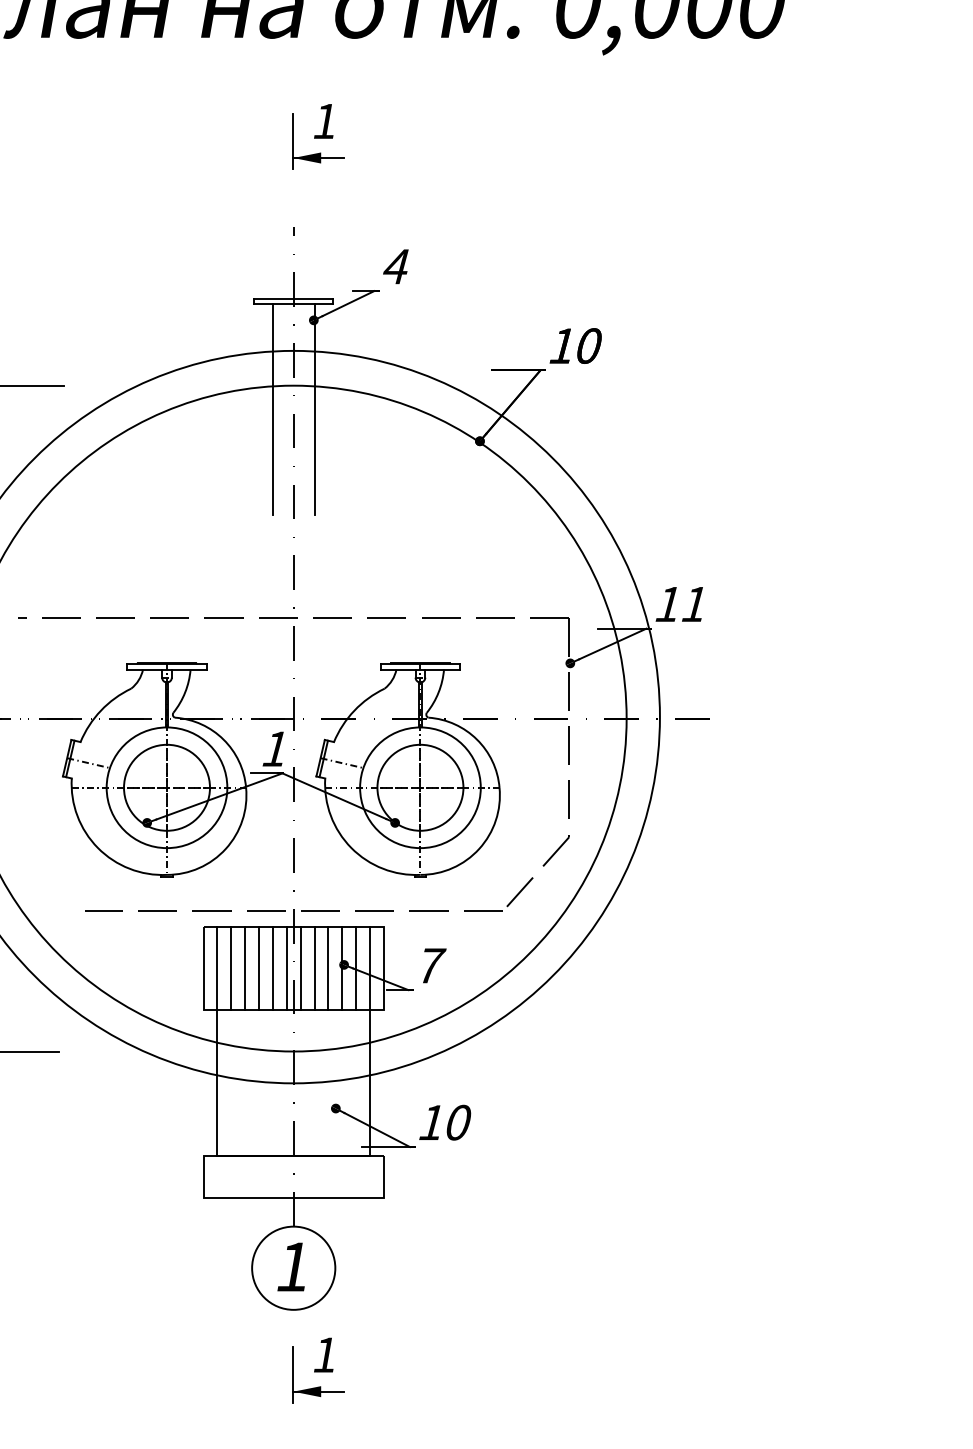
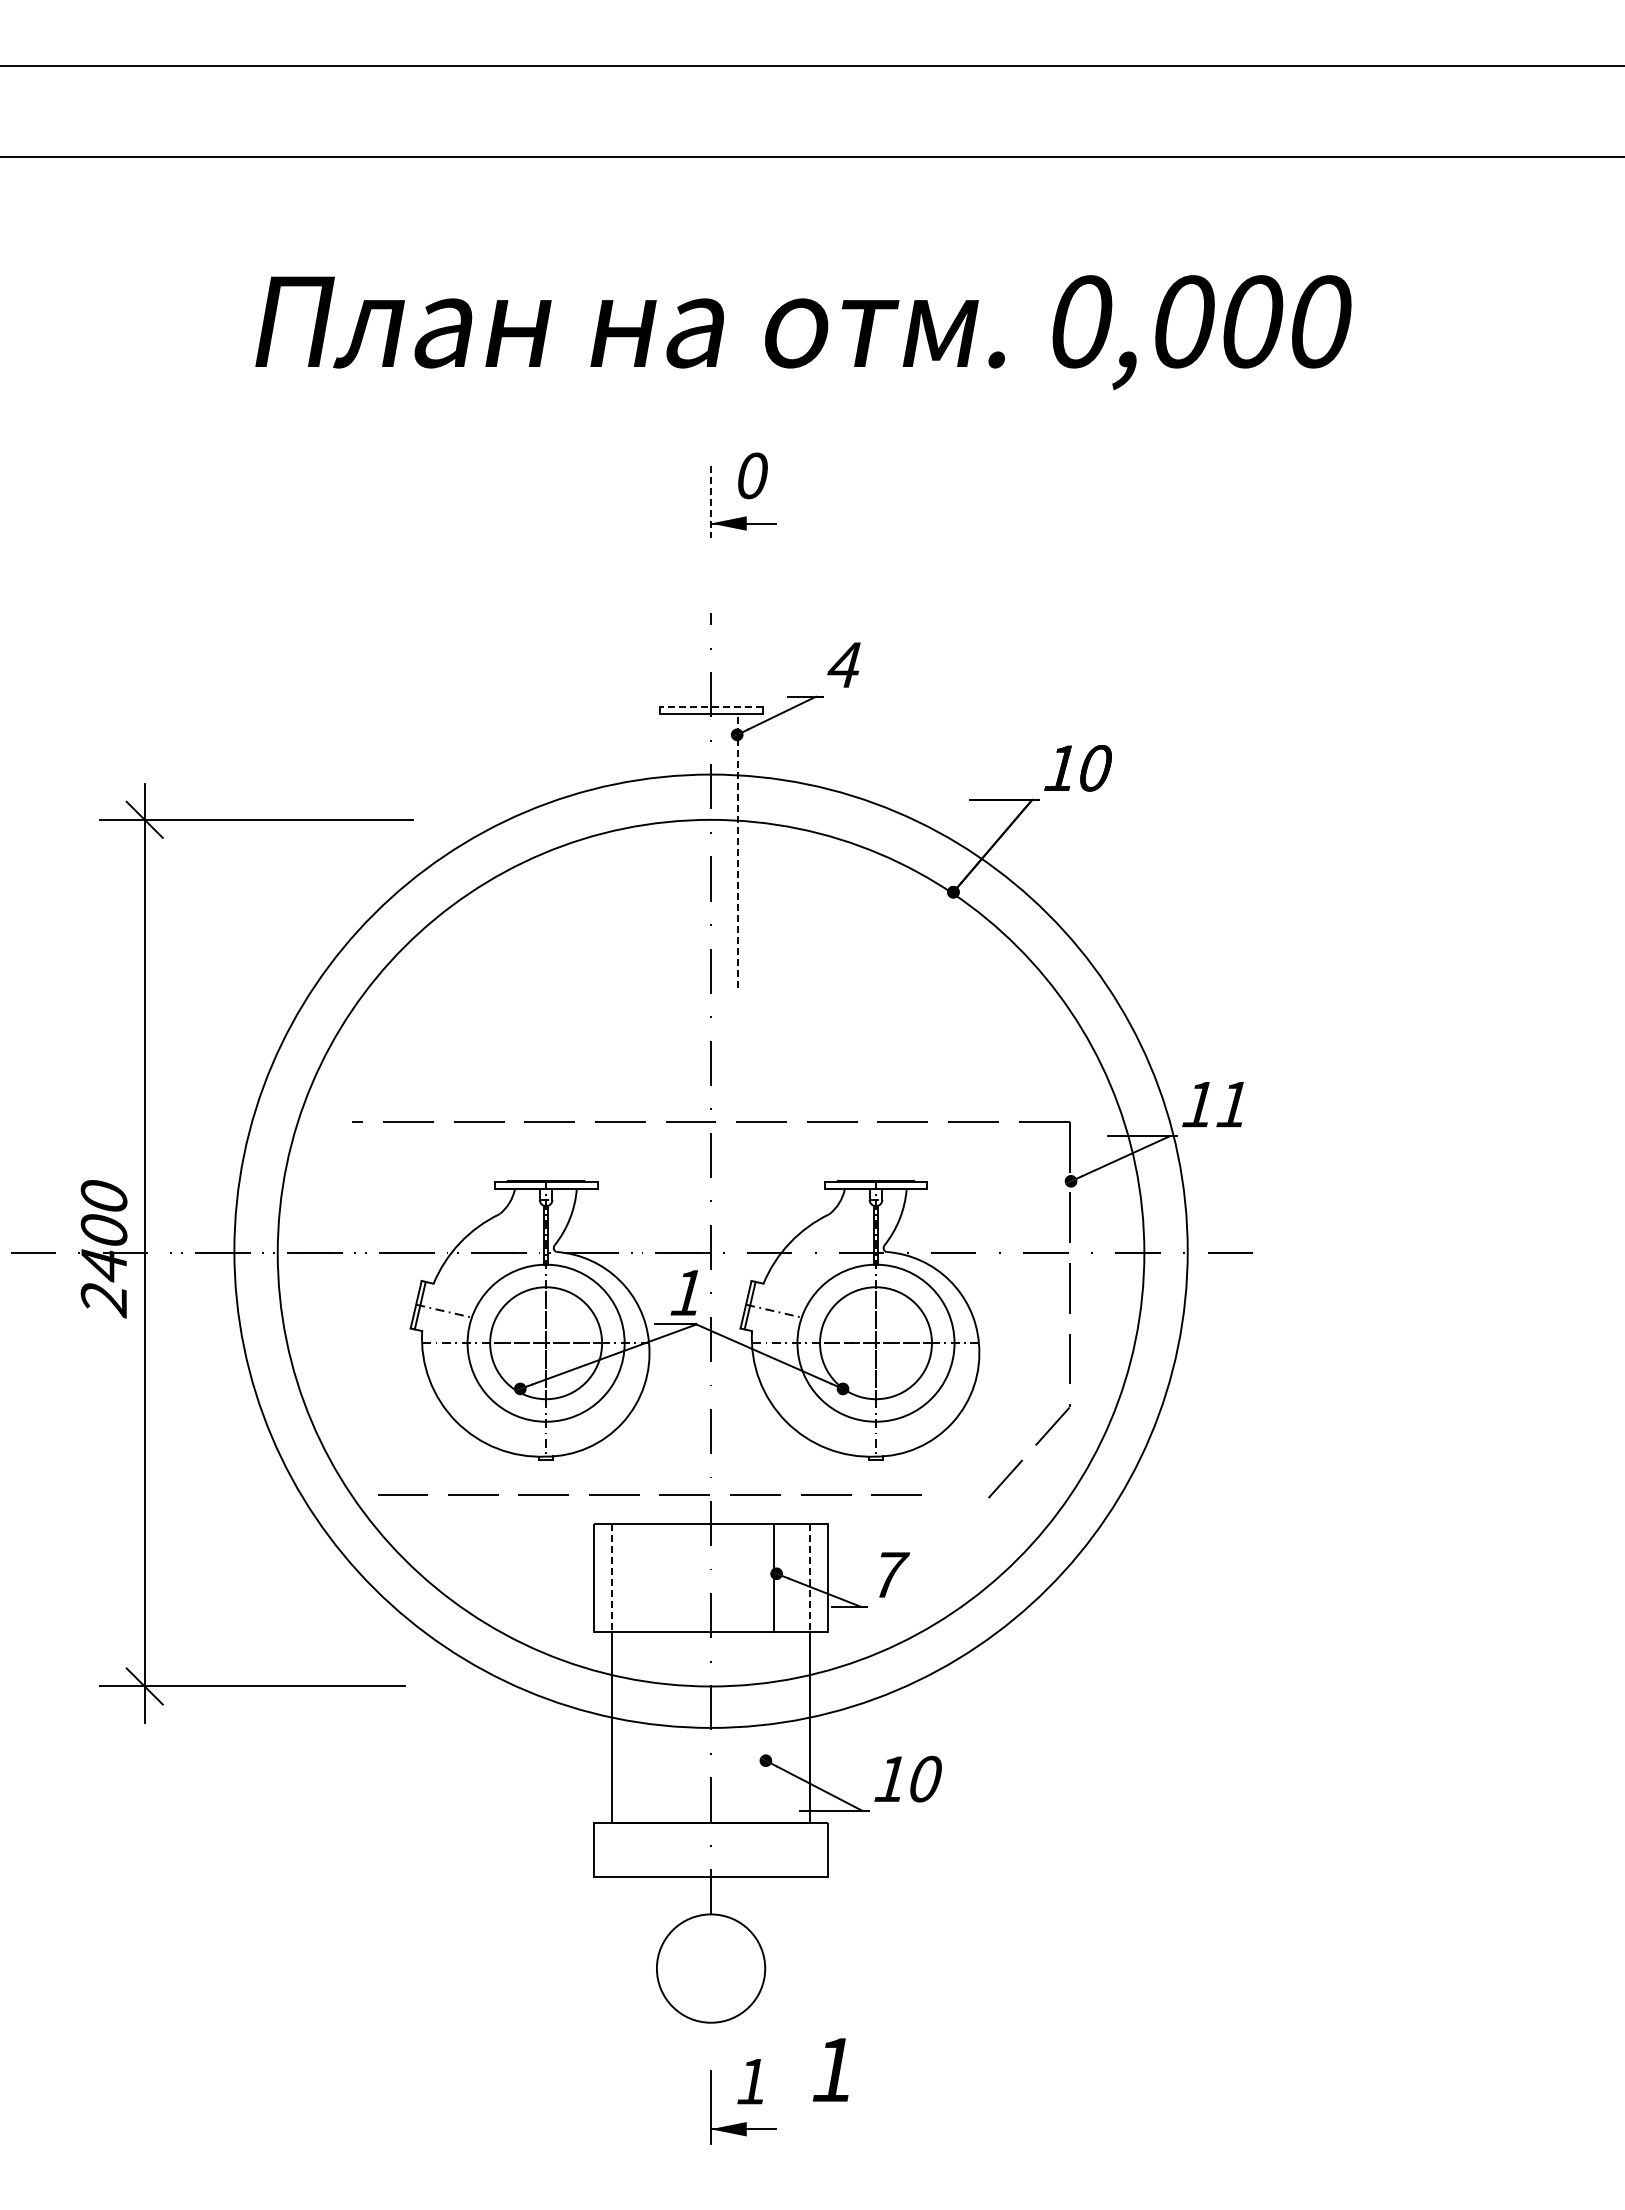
text: (325, 121) -> (752, 475), 1 -> 0
line: (293, 141) -> (710, 502), solid -> dashed
line: (293, 298) -> (710, 706), solid -> dashed
line: (272, 409) -> (683, 850), removed
line: (314, 409) -> (738, 850), solid -> dashed
line: (285, 910) -> (639, 1494), moved
line: (217, 968) -> (611, 1578), solid -> dashed
line: (231, 968) -> (629, 1578), removed
line: (244, 968) -> (647, 1578), removed
line: (258, 968) -> (665, 1578), removed
line: (272, 968) -> (683, 1578), removed
line: (287, 968) -> (702, 1578), removed
line: (300, 968) -> (720, 1578), removed
line: (314, 968) -> (738, 1578), removed
line: (328, 968) -> (756, 1578), removed
line: (356, 968) -> (792, 1578), removed
line: (370, 968) -> (810, 1578), solid -> dashed
text: (290, 1266) -> (830, 2069), moved

